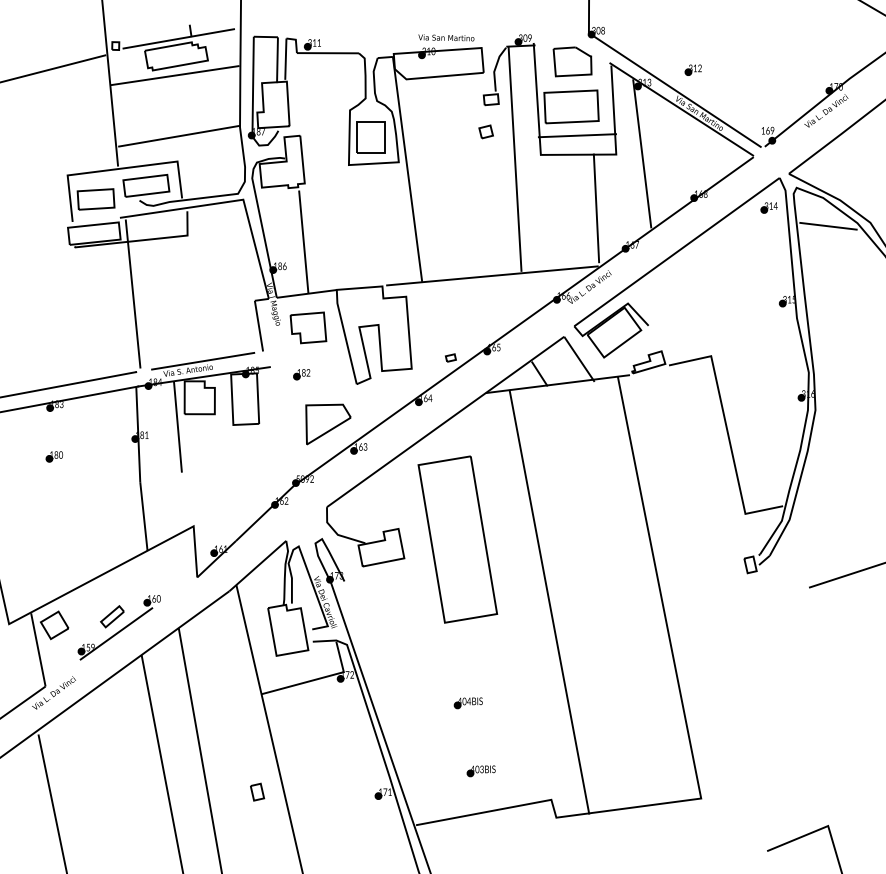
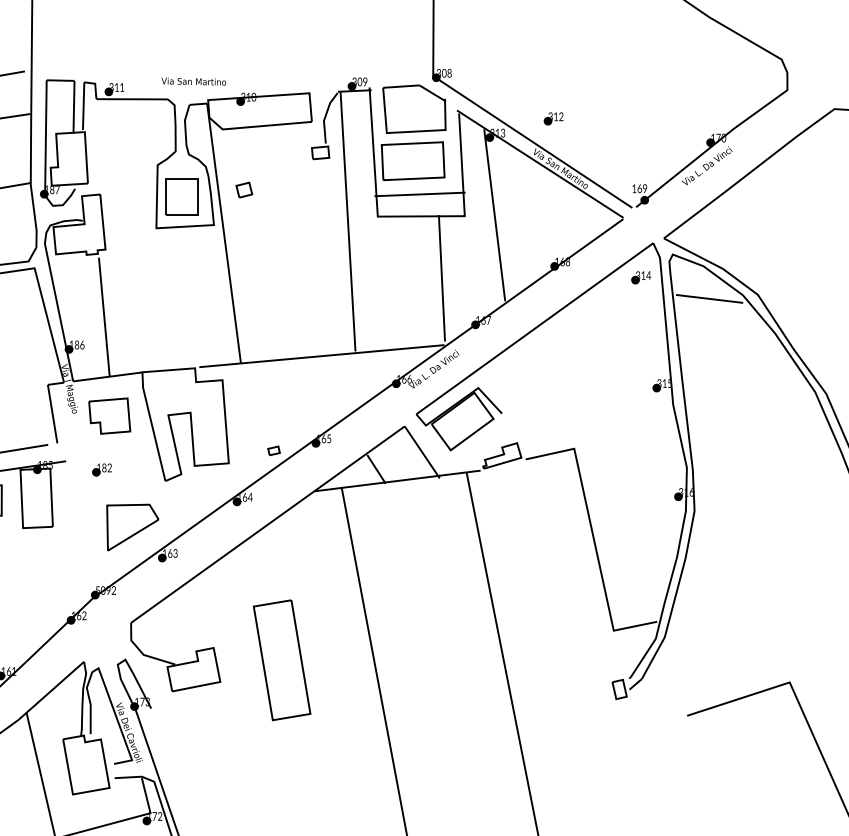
text: (446, 37) -> (193, 81), moved
part: (572, 61) -> (414, 108), size x1.43
part: (485, 131) -> (243, 189), moved
part: (457, 539) -> (281, 660), size x0.62

